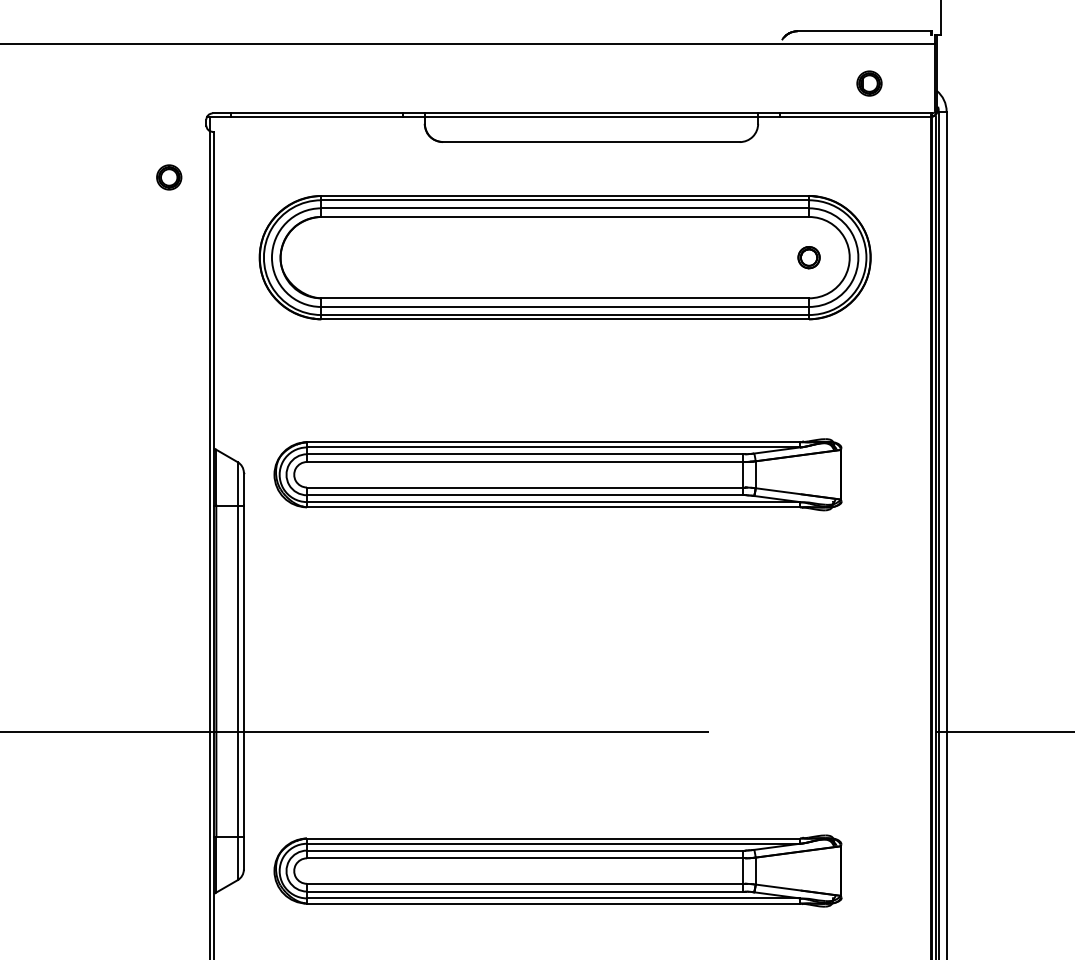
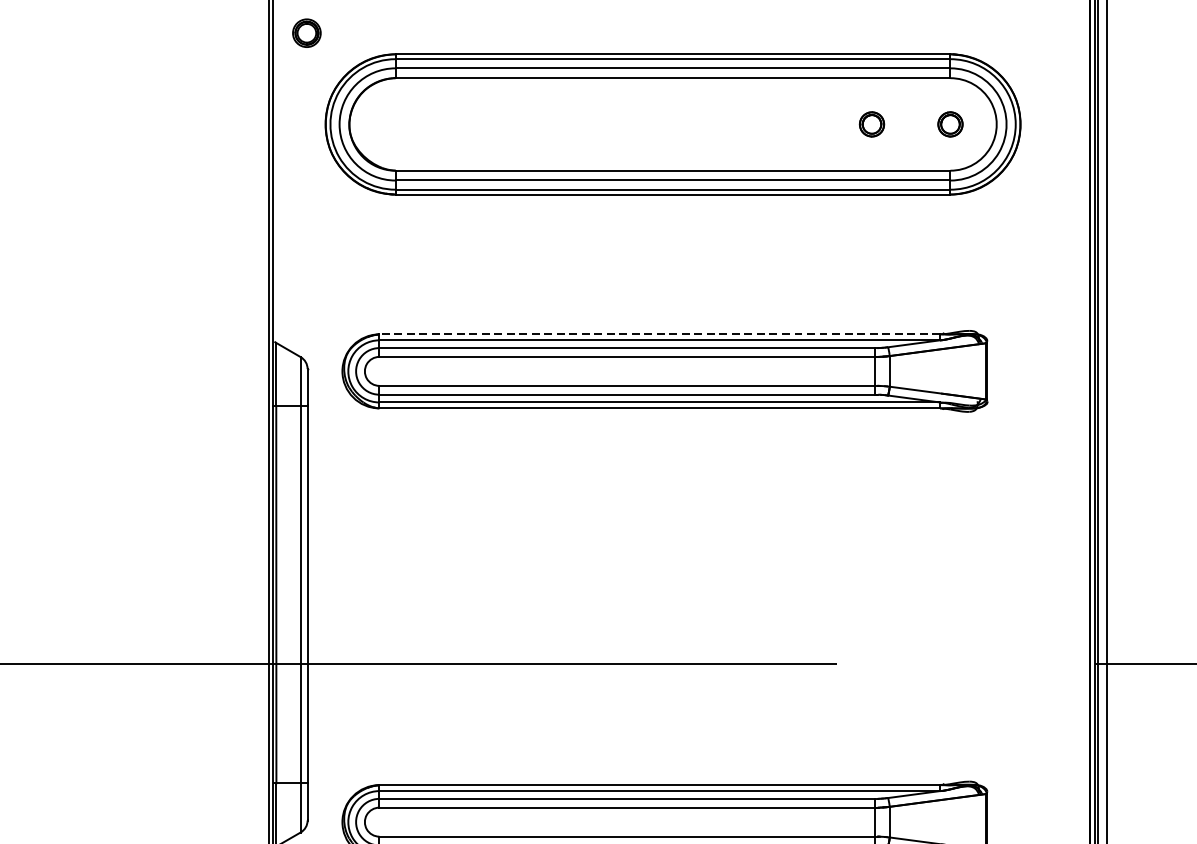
part: (169, 177) -> (307, 33), moved
part: (739, 257) -> (871, 124), added
line: (552, 442) -> (658, 334), solid -> dashed

